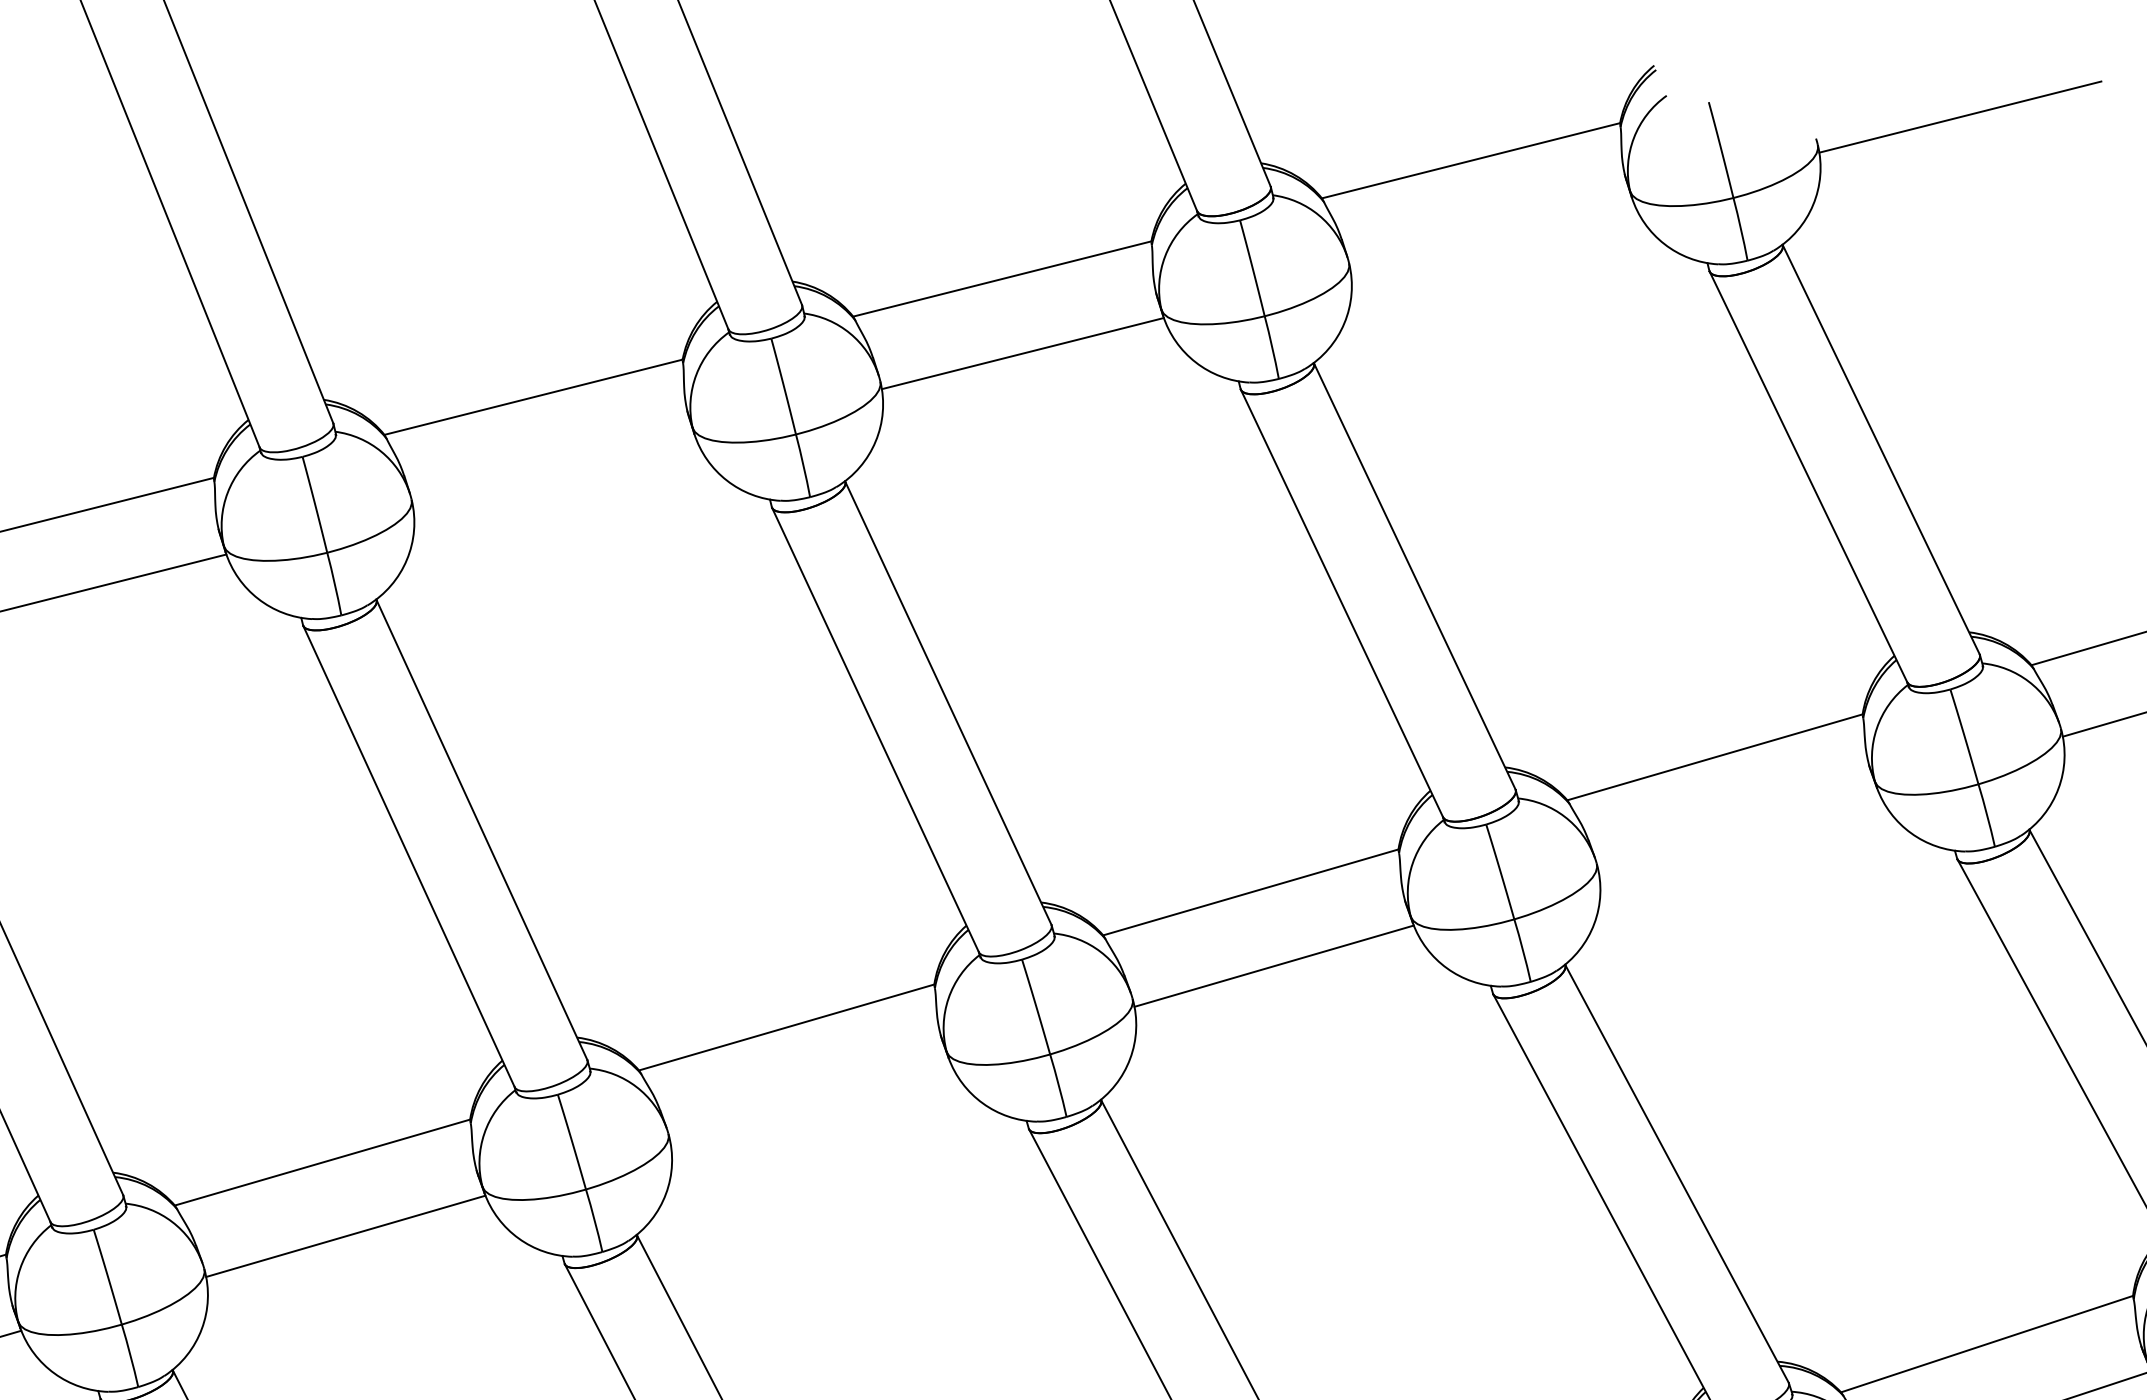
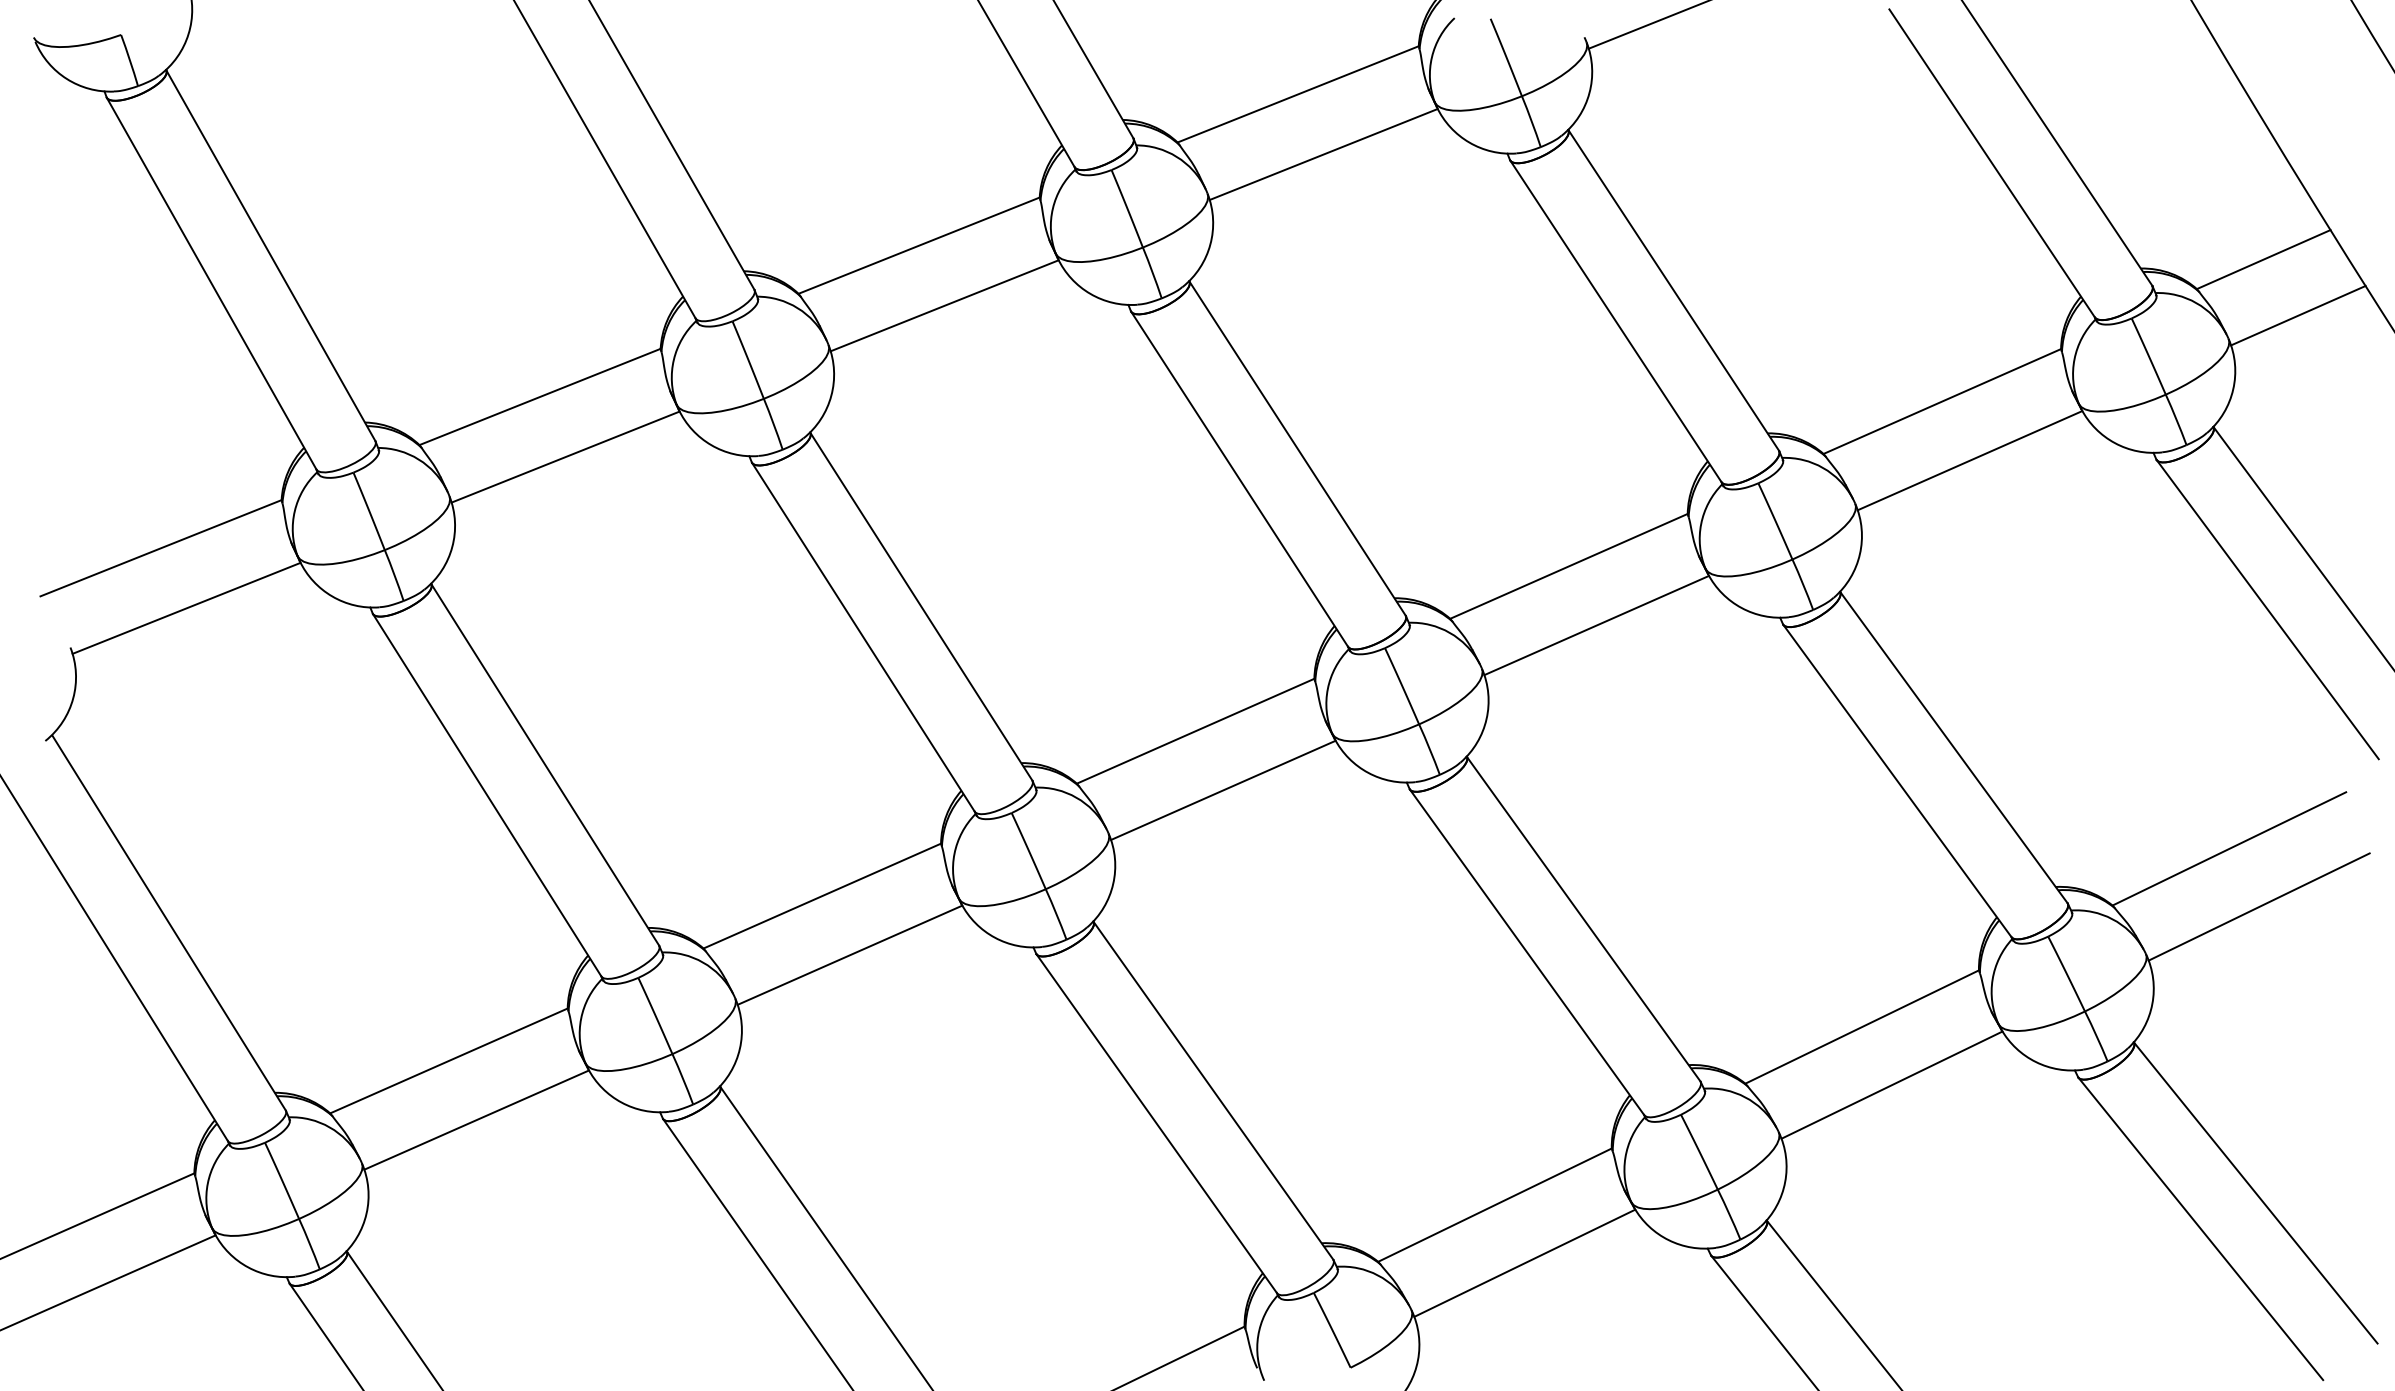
line: (1491, 235) -> (1323, 154), added
line: (554, 471) -> (565, 456), added
line: (1738, 831) -> (1596, 625), added
line: (809, 1100) -> (849, 954), added

